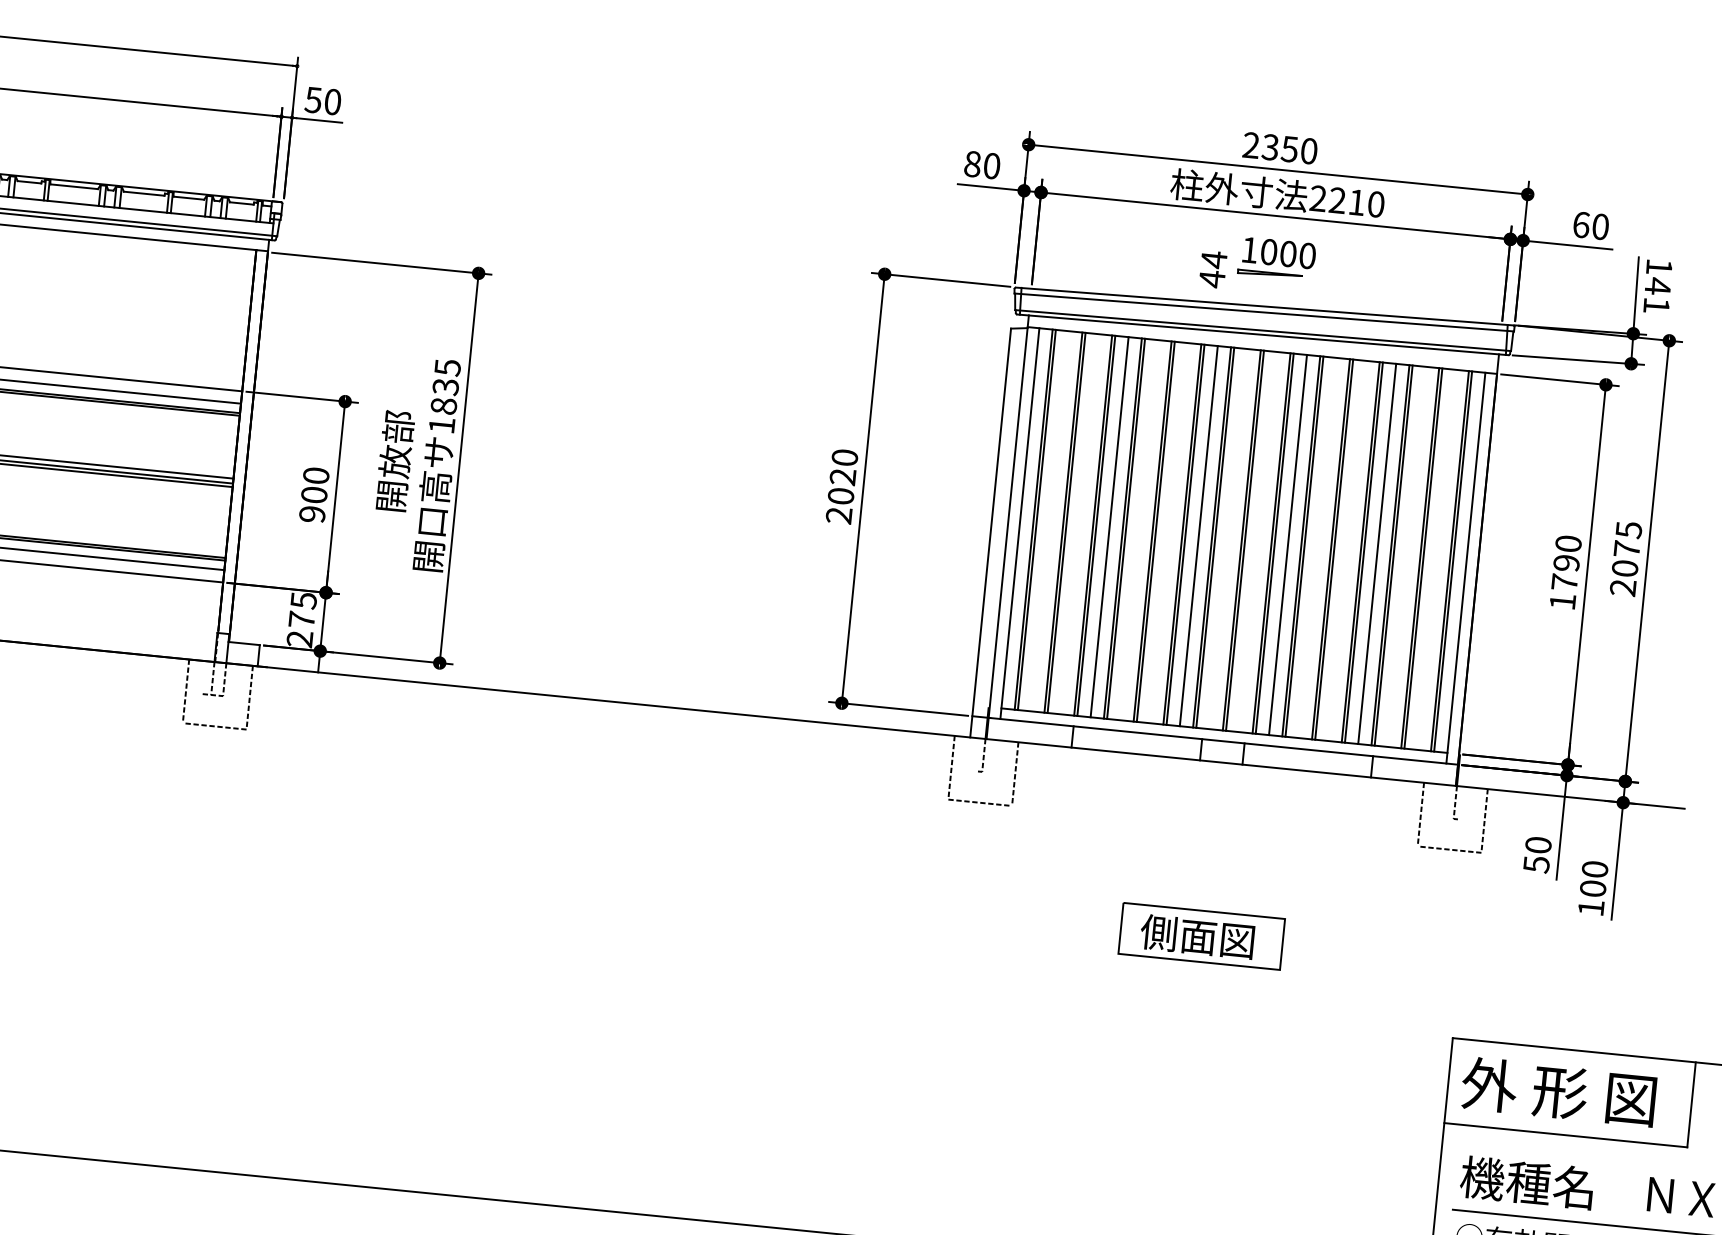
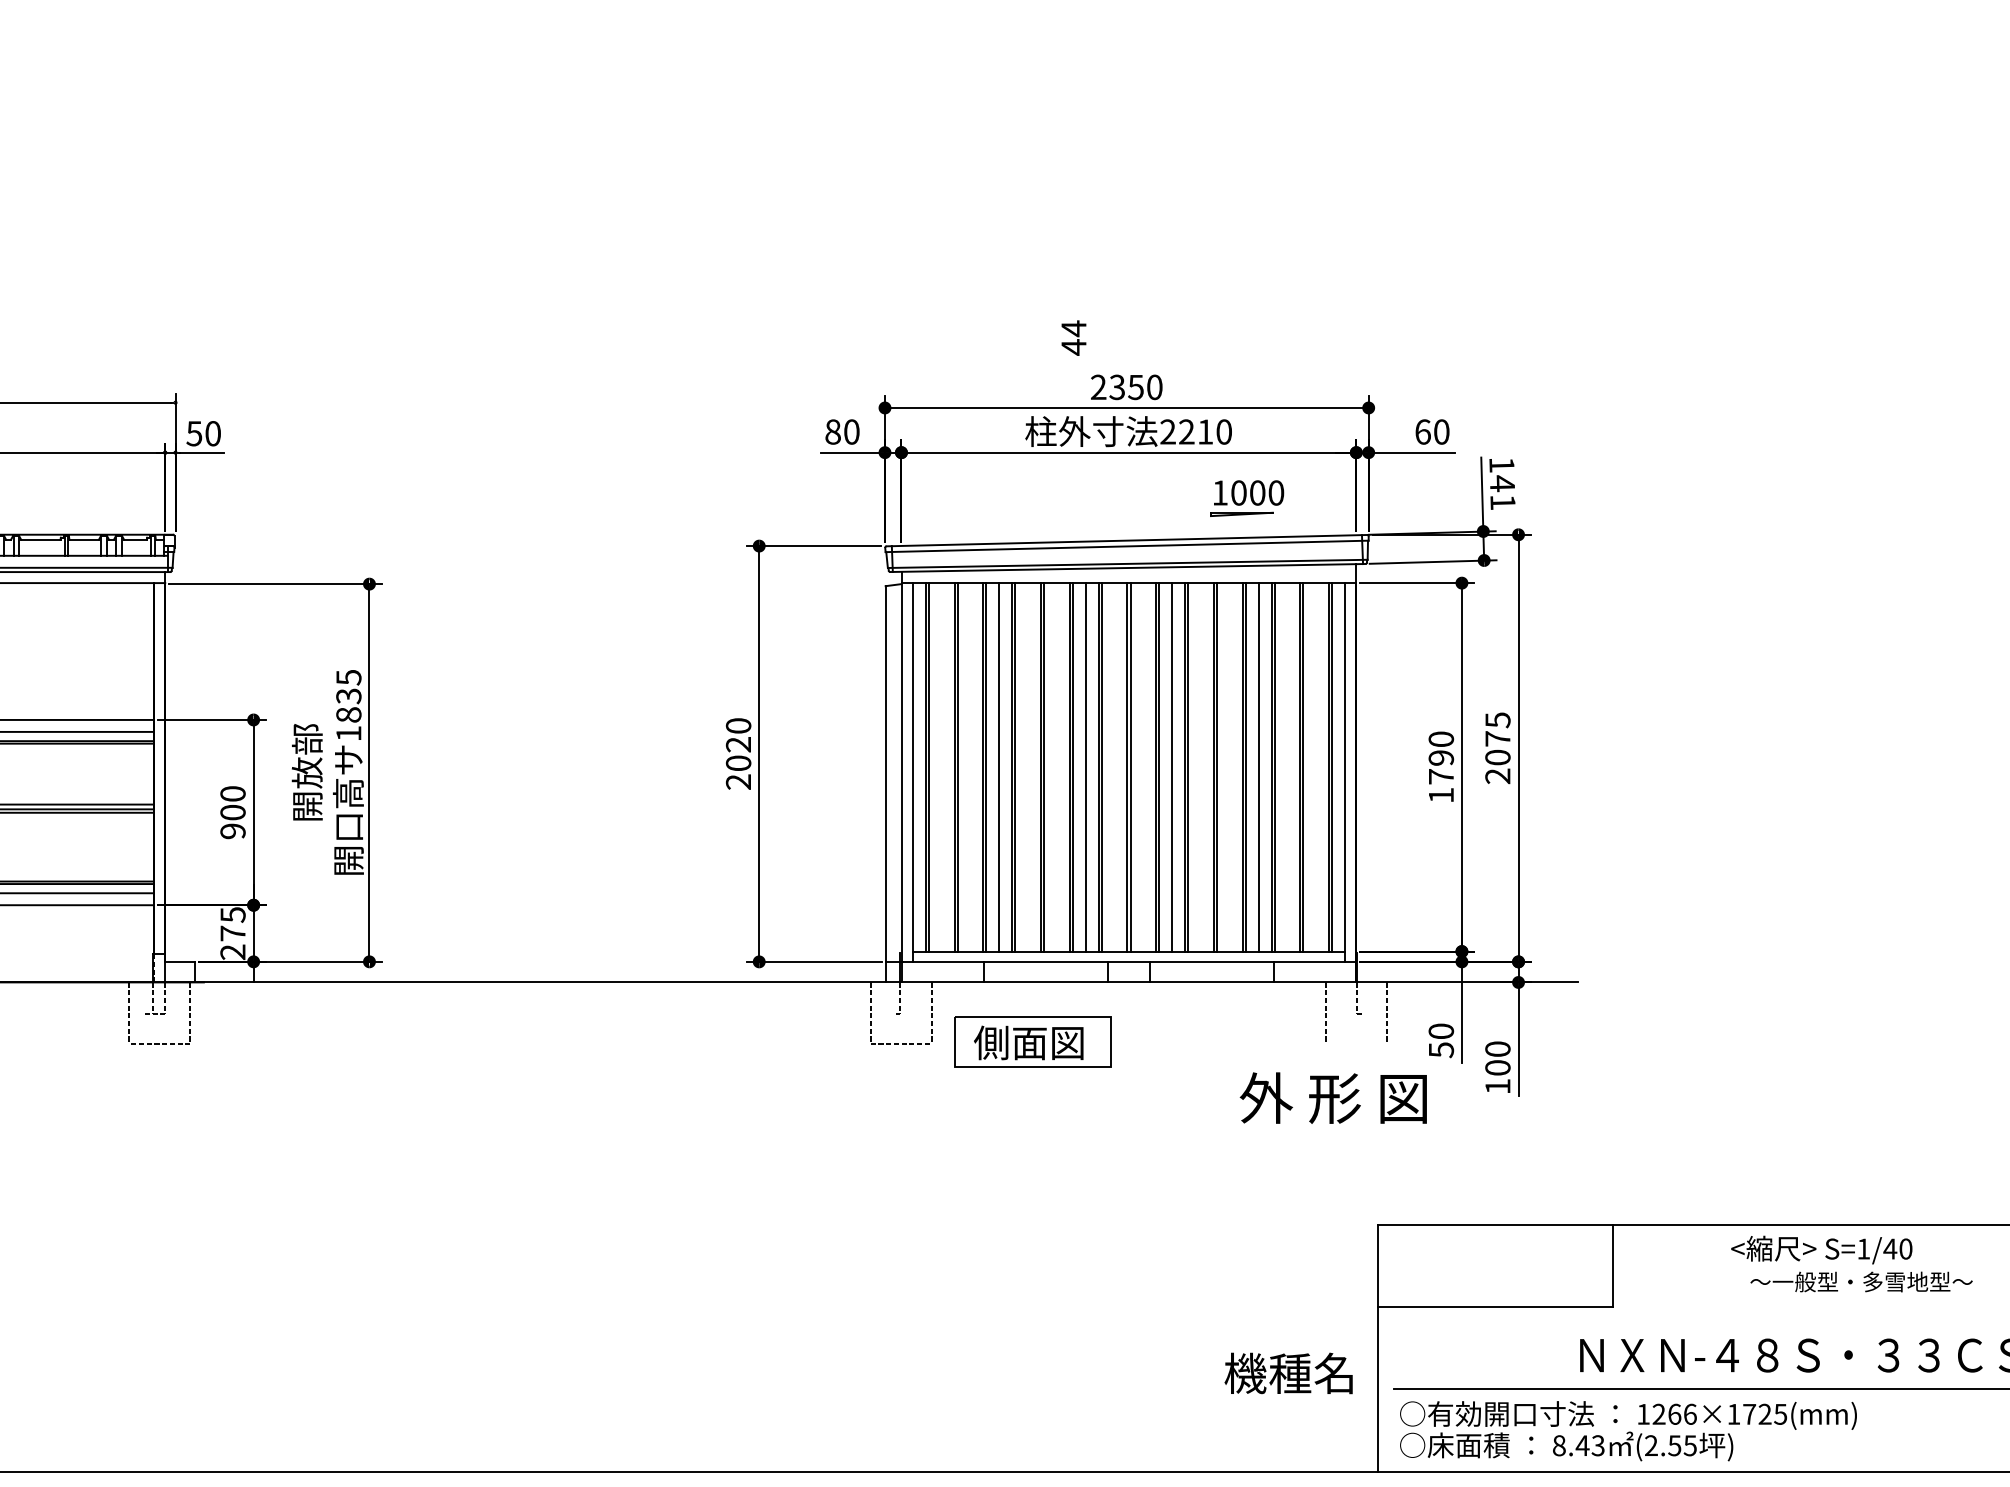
part: (1277, 258) -> (1247, 498), moved
text: (1212, 268) -> (1073, 337), moved
line: (1449, 850) -> (1356, 1044), removed
part: (1201, 935) -> (1032, 1041), moved
text: (1557, 1091) -> (1332, 1097), moved
text: (1526, 1182) -> (1288, 1373), moved

